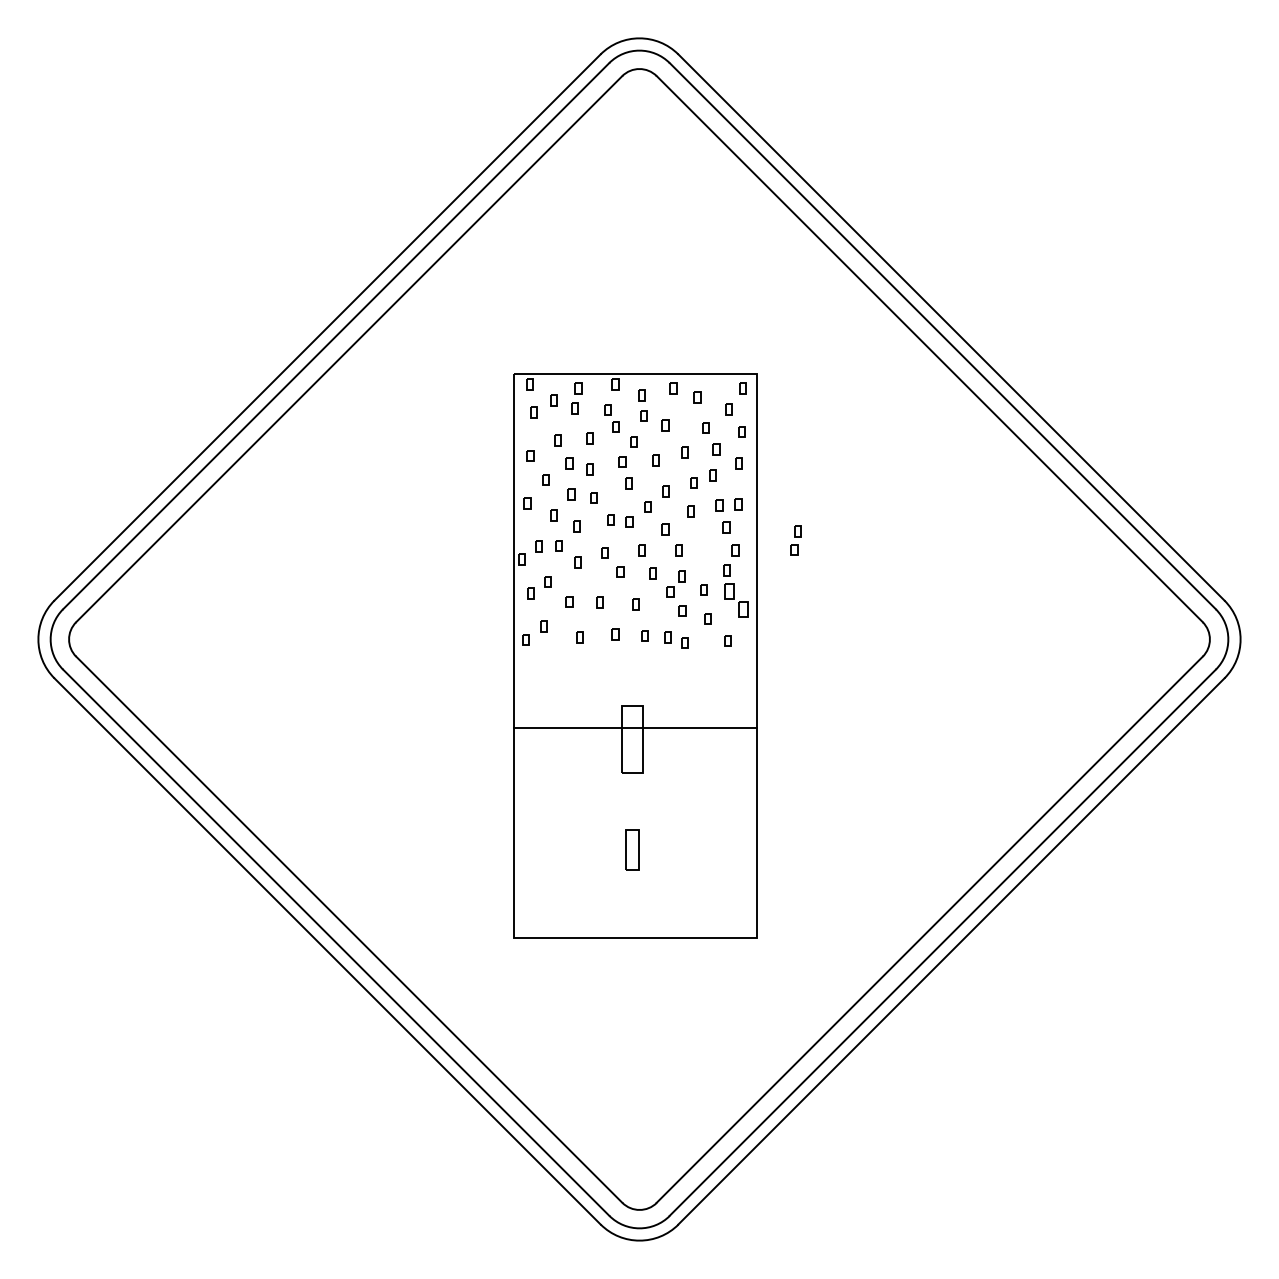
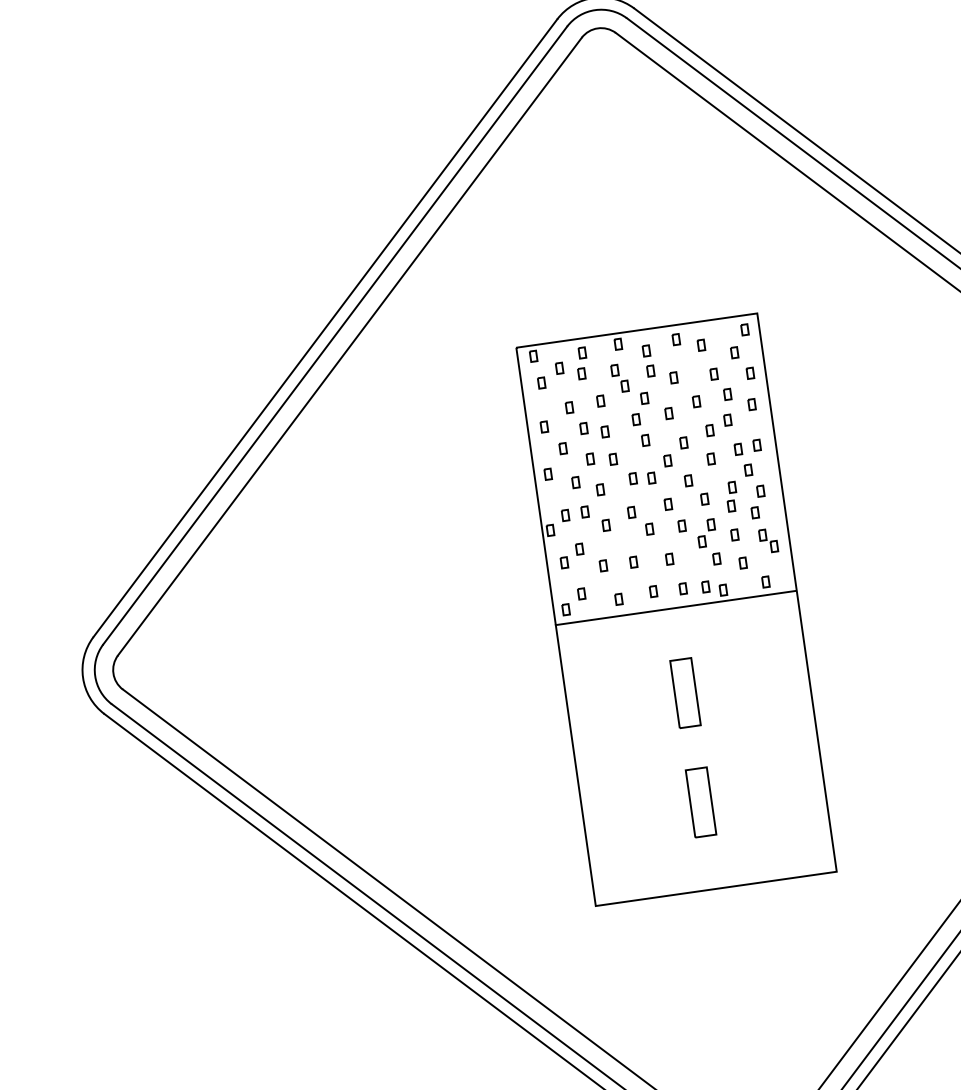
part: (795, 540) -> (731, 496), moved
part: (736, 600) -> (768, 540), size x0.71
line: (634, 727) -> (675, 607), moved
part: (632, 849) -> (700, 802), size x1.67

